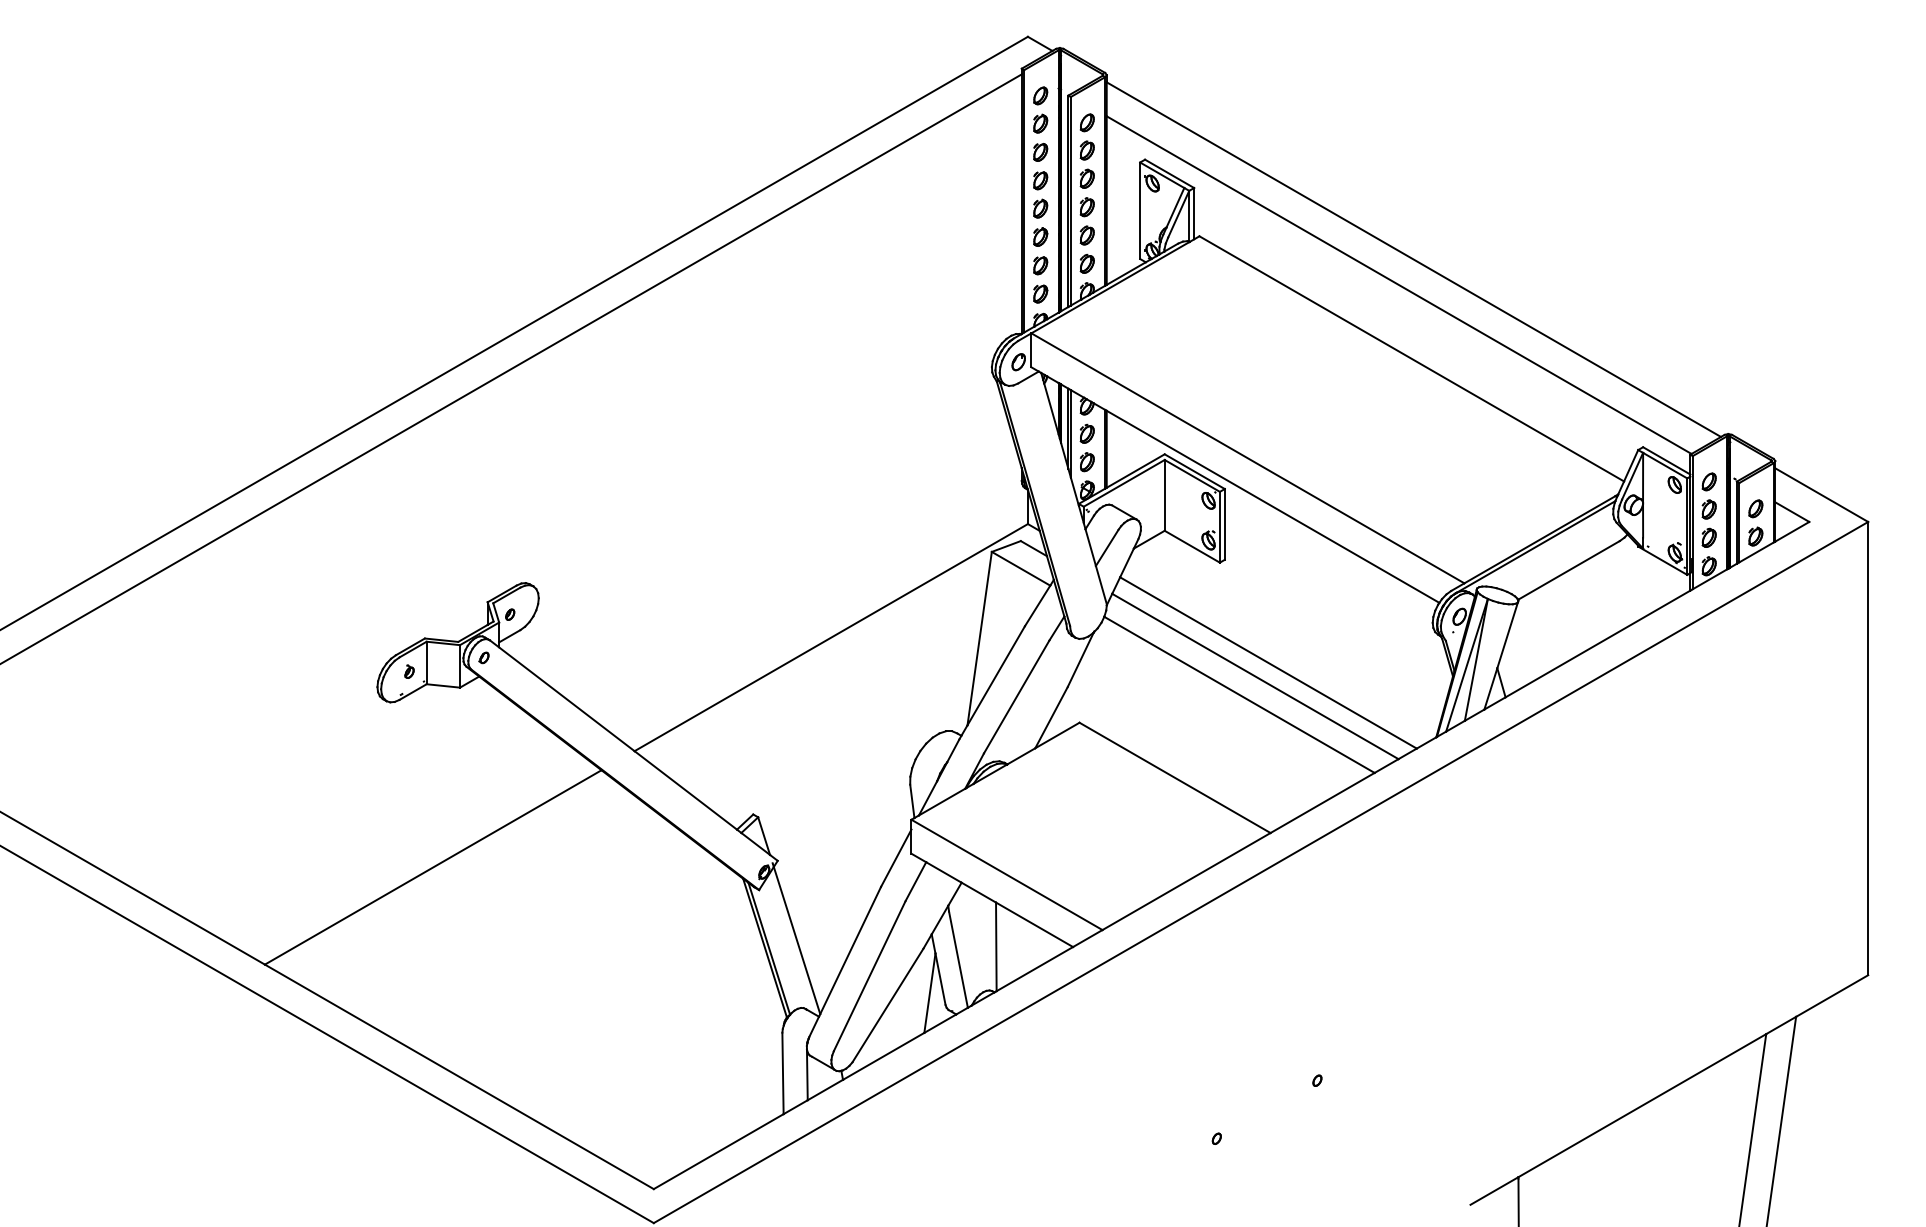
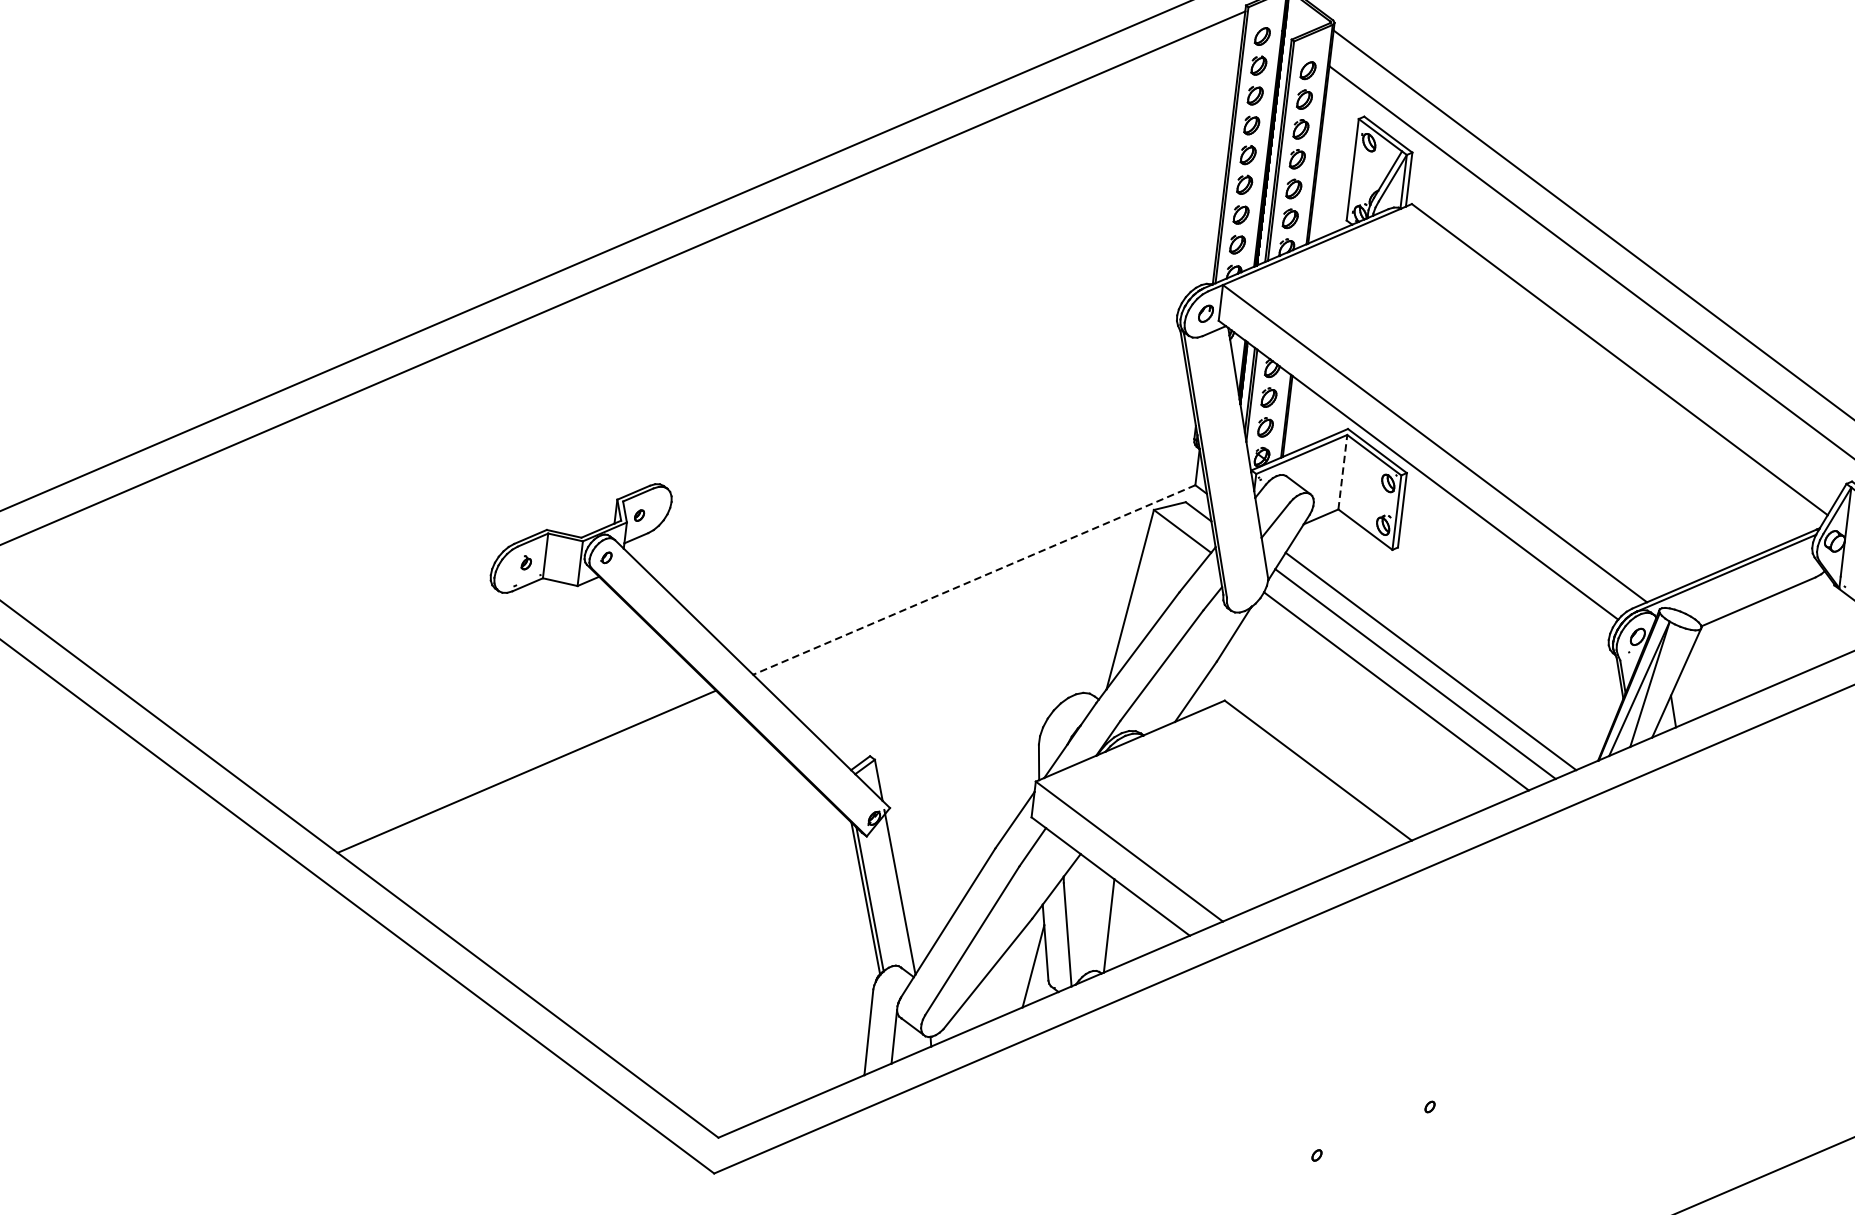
line: (1164, 494) -> (1342, 471), solid -> dashed
line: (830, 637) -> (973, 579), solid -> dashed

